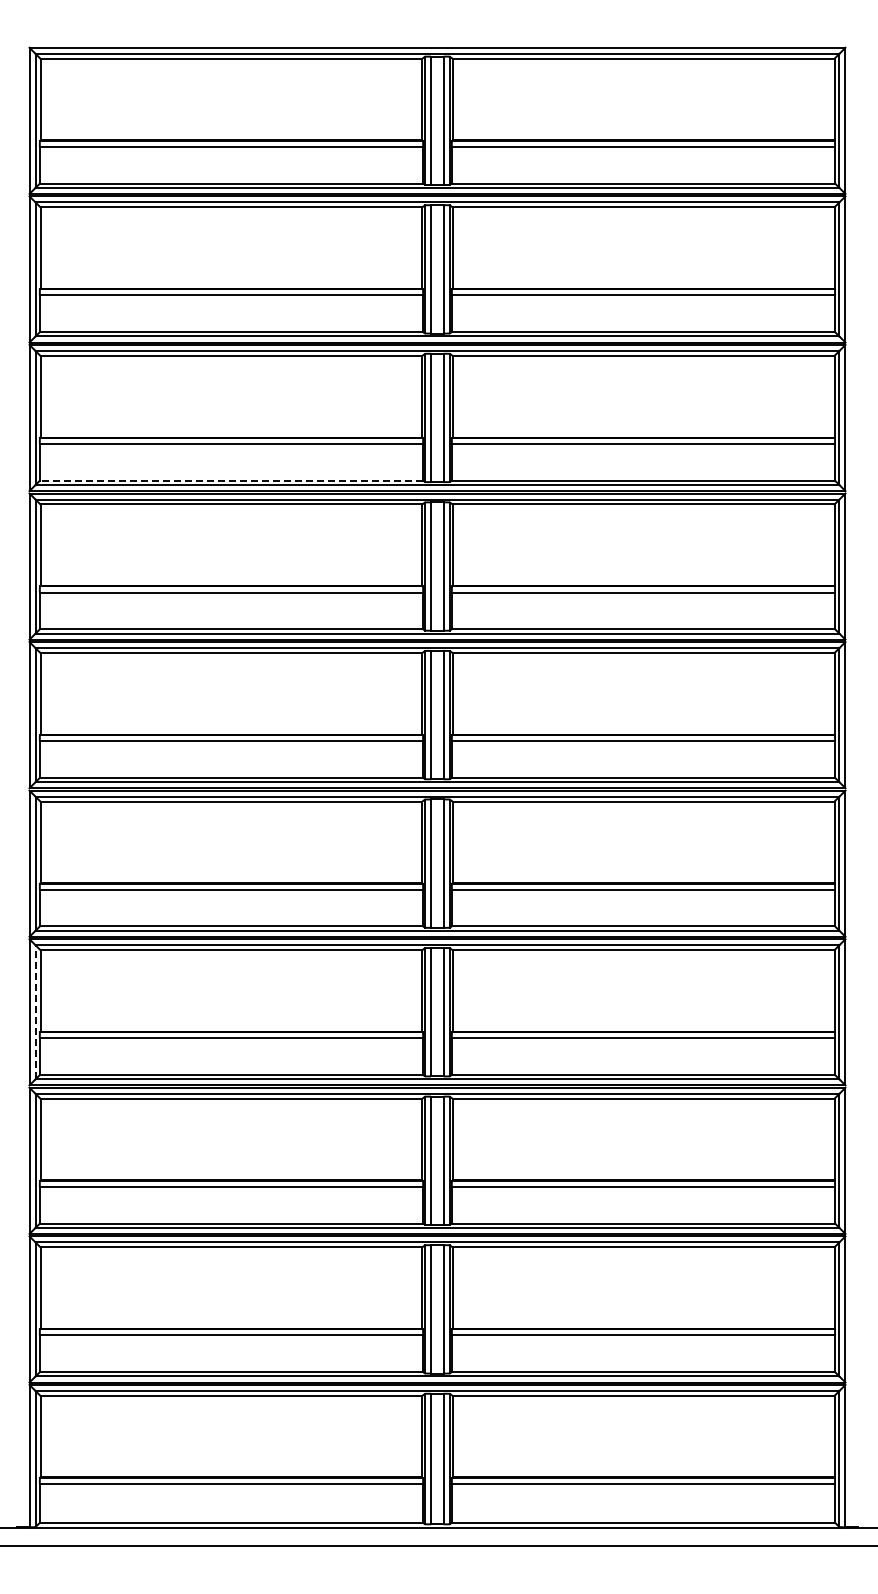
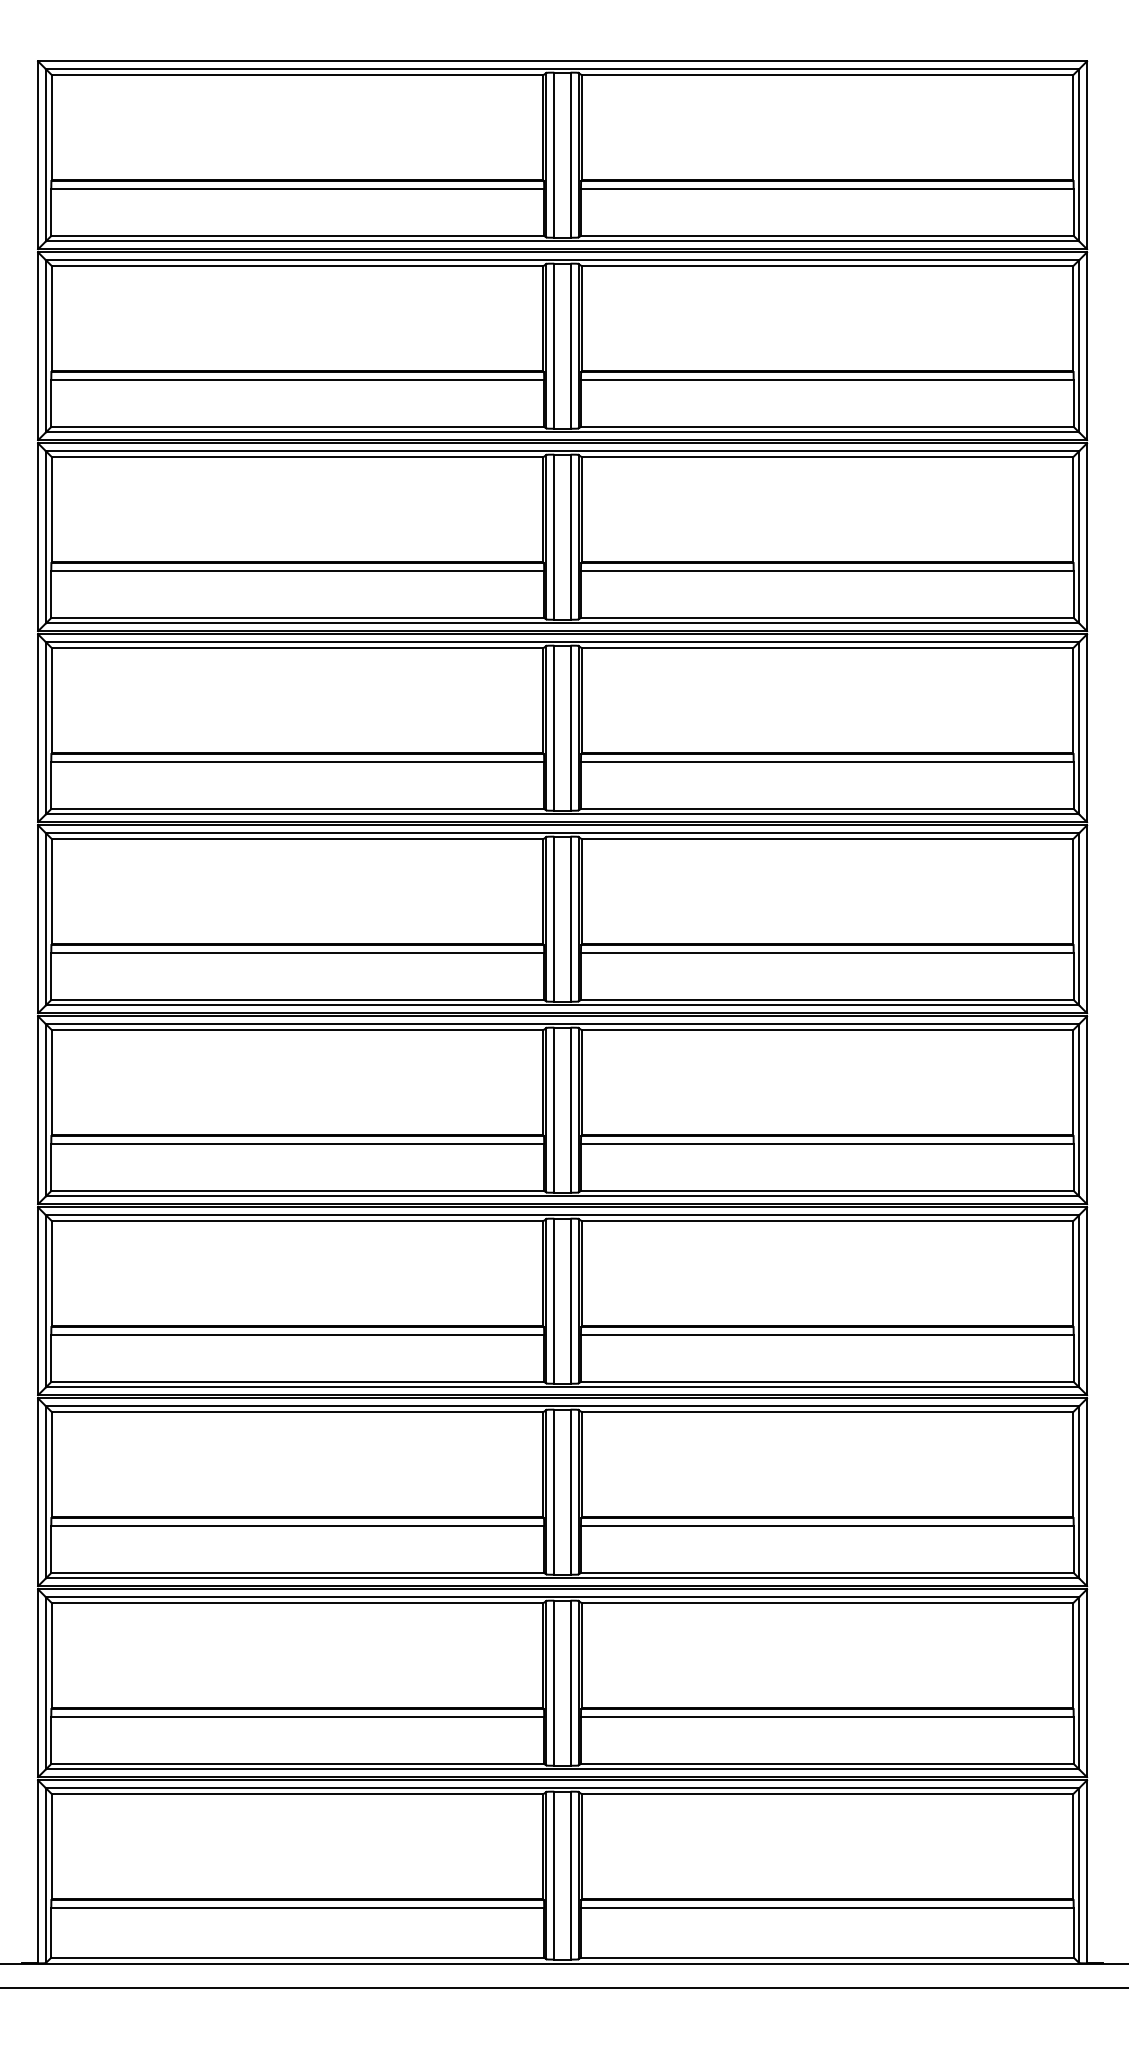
line: (231, 480) -> (297, 617), dashed -> solid
line: (35, 1012) -> (45, 1301), dashed -> solid

